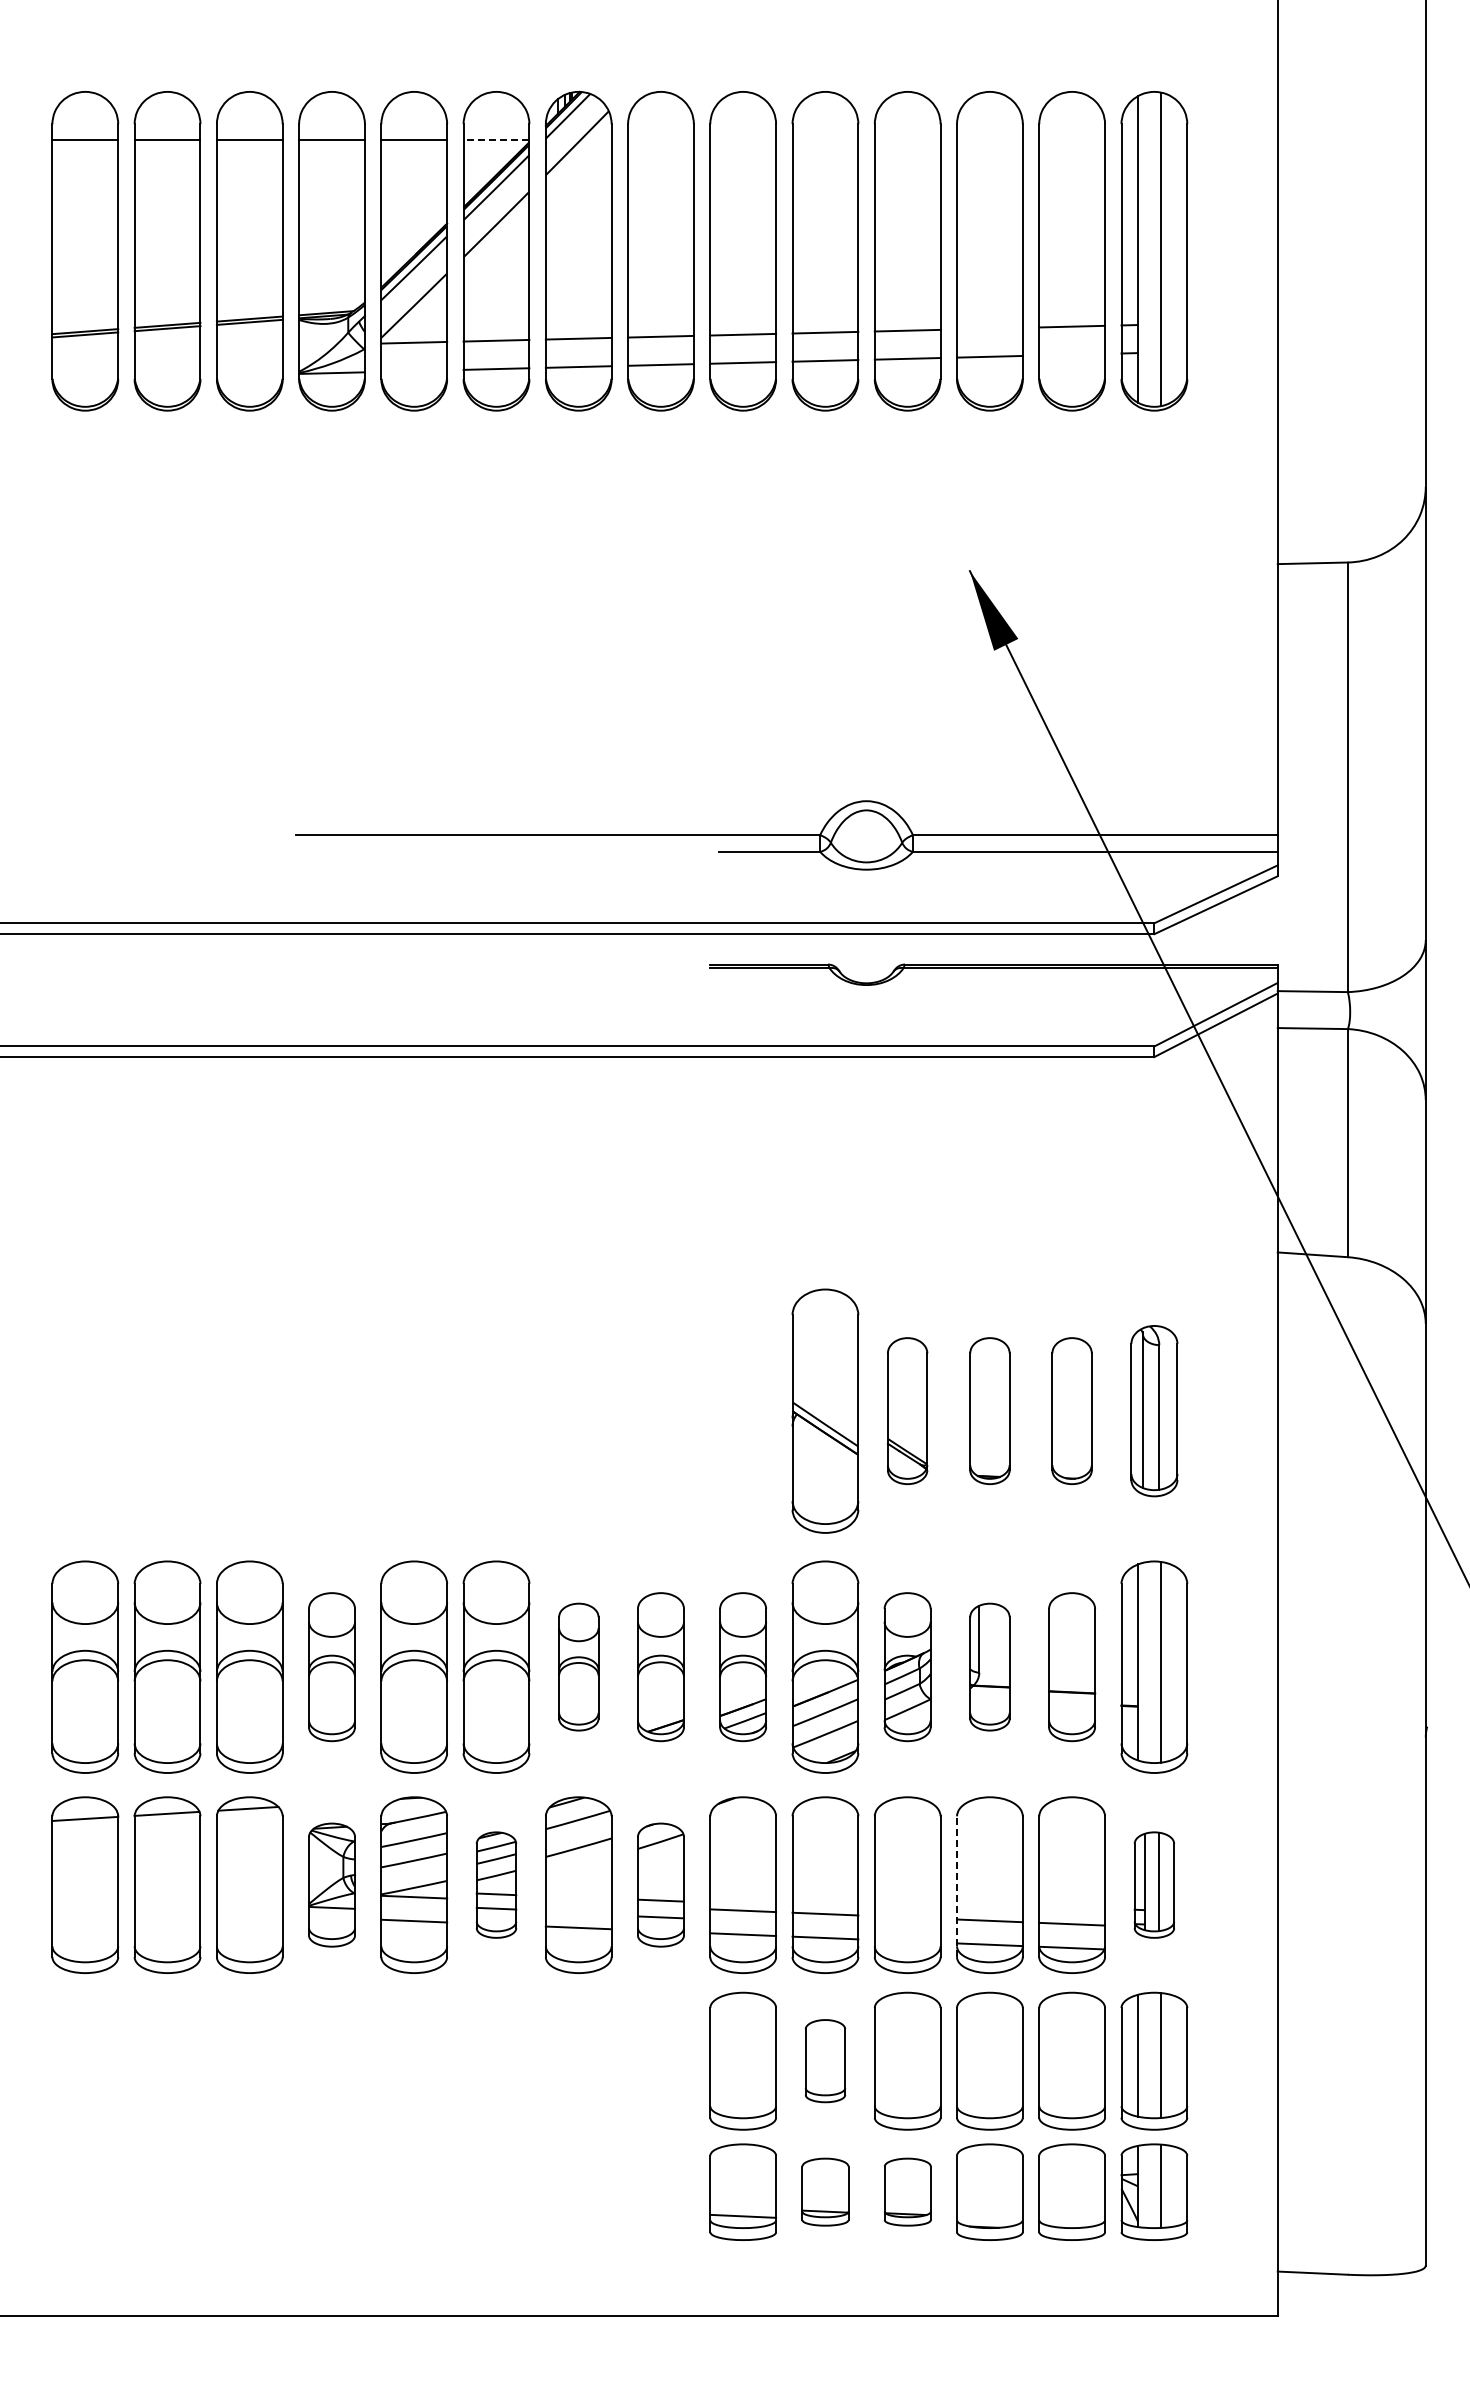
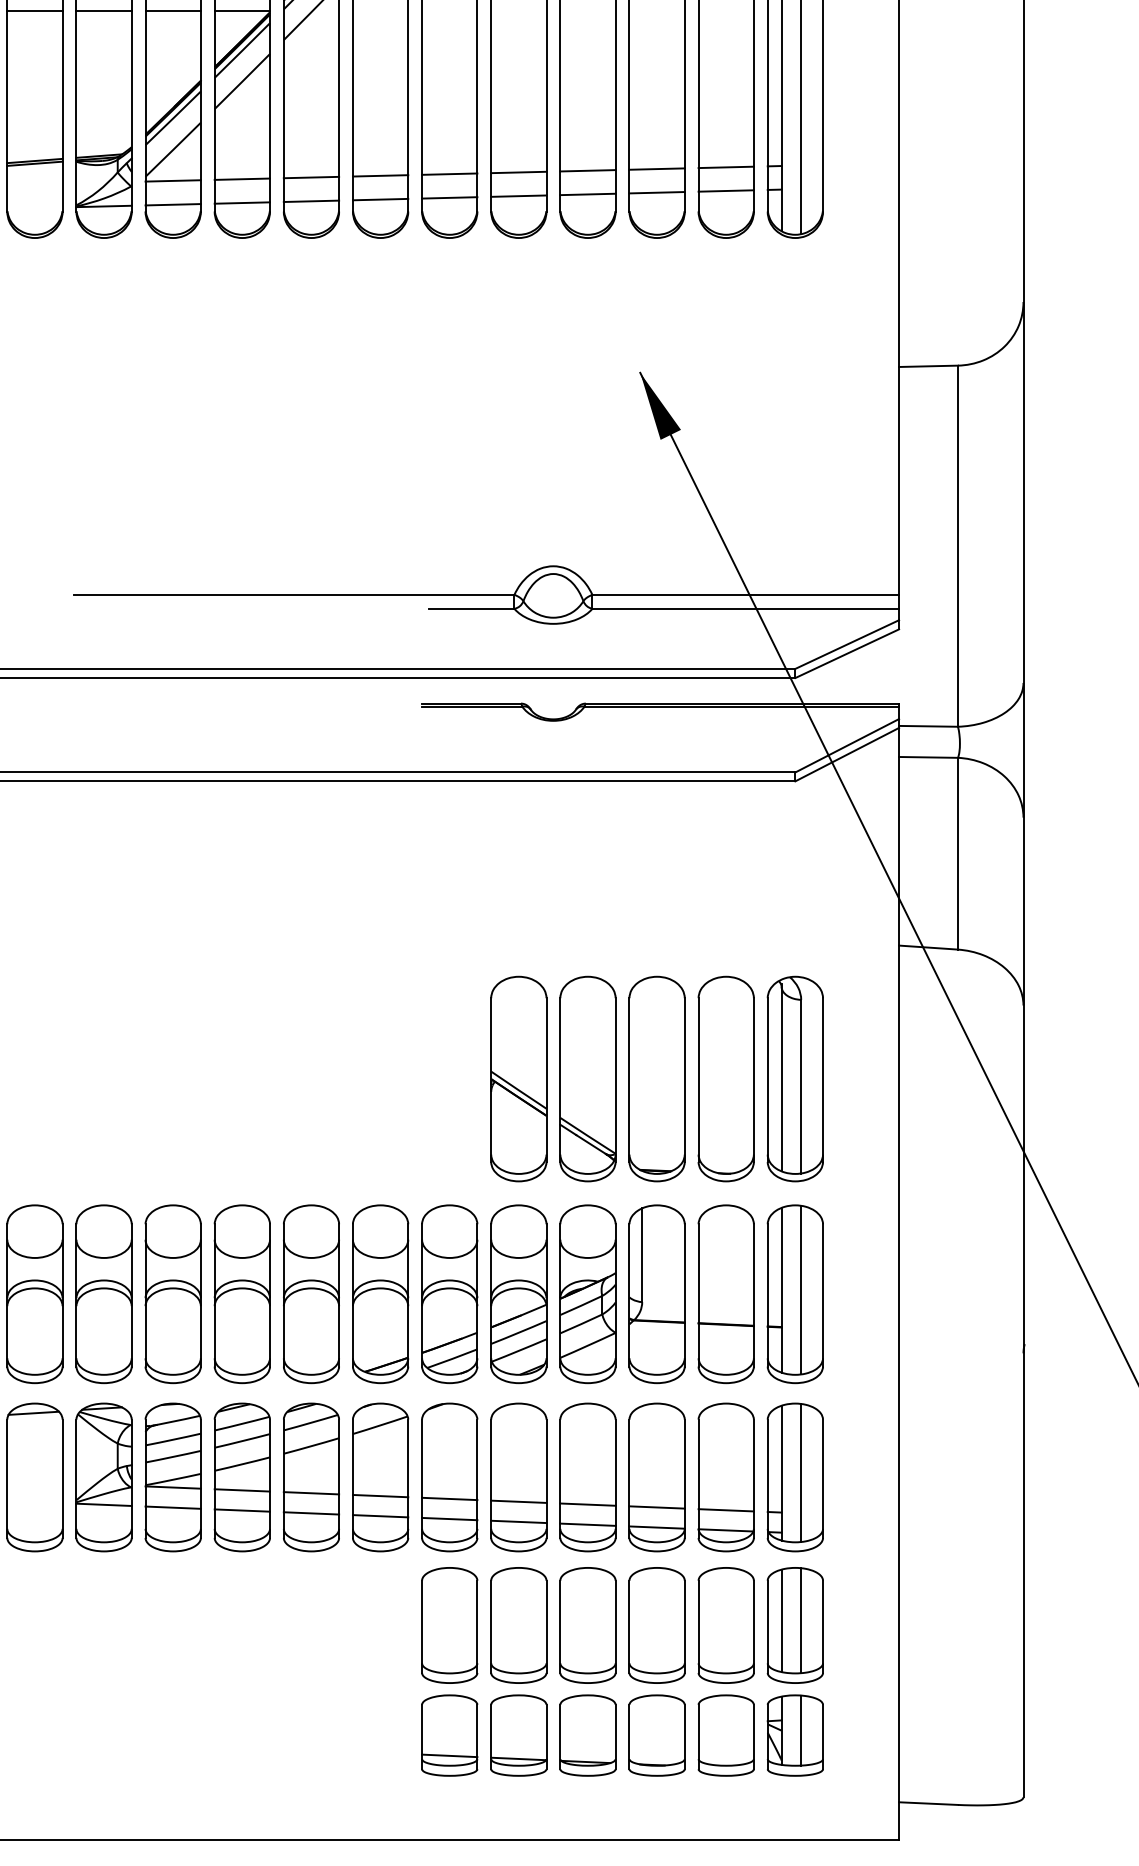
line: (496, 140) -> (242, 10), dashed -> solid
line: (989, 328) -> (656, 168), added
line: (1072, 354) -> (726, 190), added
line: (414, 370) -> (173, 204), added
part: (907, 1410) -> (587, 1078), size x1.67
part: (989, 1410) -> (656, 1078), size x1.67
part: (1071, 1410) -> (725, 1078), size x1.67
part: (1154, 1410) -> (795, 1078), size x1.43
part: (331, 1666) -> (103, 1293), size x1.43
part: (578, 1666) -> (311, 1293), size x1.67
part: (660, 1666) -> (380, 1293), size x1.43
part: (742, 1666) -> (449, 1293), size x1.43
part: (907, 1666) -> (587, 1293), size x1.43
part: (989, 1666) -> (656, 1293), size x1.67
part: (1071, 1666) -> (725, 1293), size x1.43
part: (331, 1884) -> (103, 1476), size x1.43
part: (496, 1884) -> (242, 1476), size x1.67
part: (660, 1884) -> (380, 1476), size x1.43
part: (1154, 1884) -> (795, 1476), size x1.67
line: (957, 1886) -> (629, 1478), dashed -> solid
line: (578, 1903) -> (311, 1492), added
line: (907, 1917) -> (587, 1504), added
line: (907, 1941) -> (587, 1524), added
part: (825, 2060) -> (518, 1624), size x1.67
part: (825, 2191) -> (518, 1734), size x1.43
part: (907, 2191) -> (587, 1734), size x1.43

